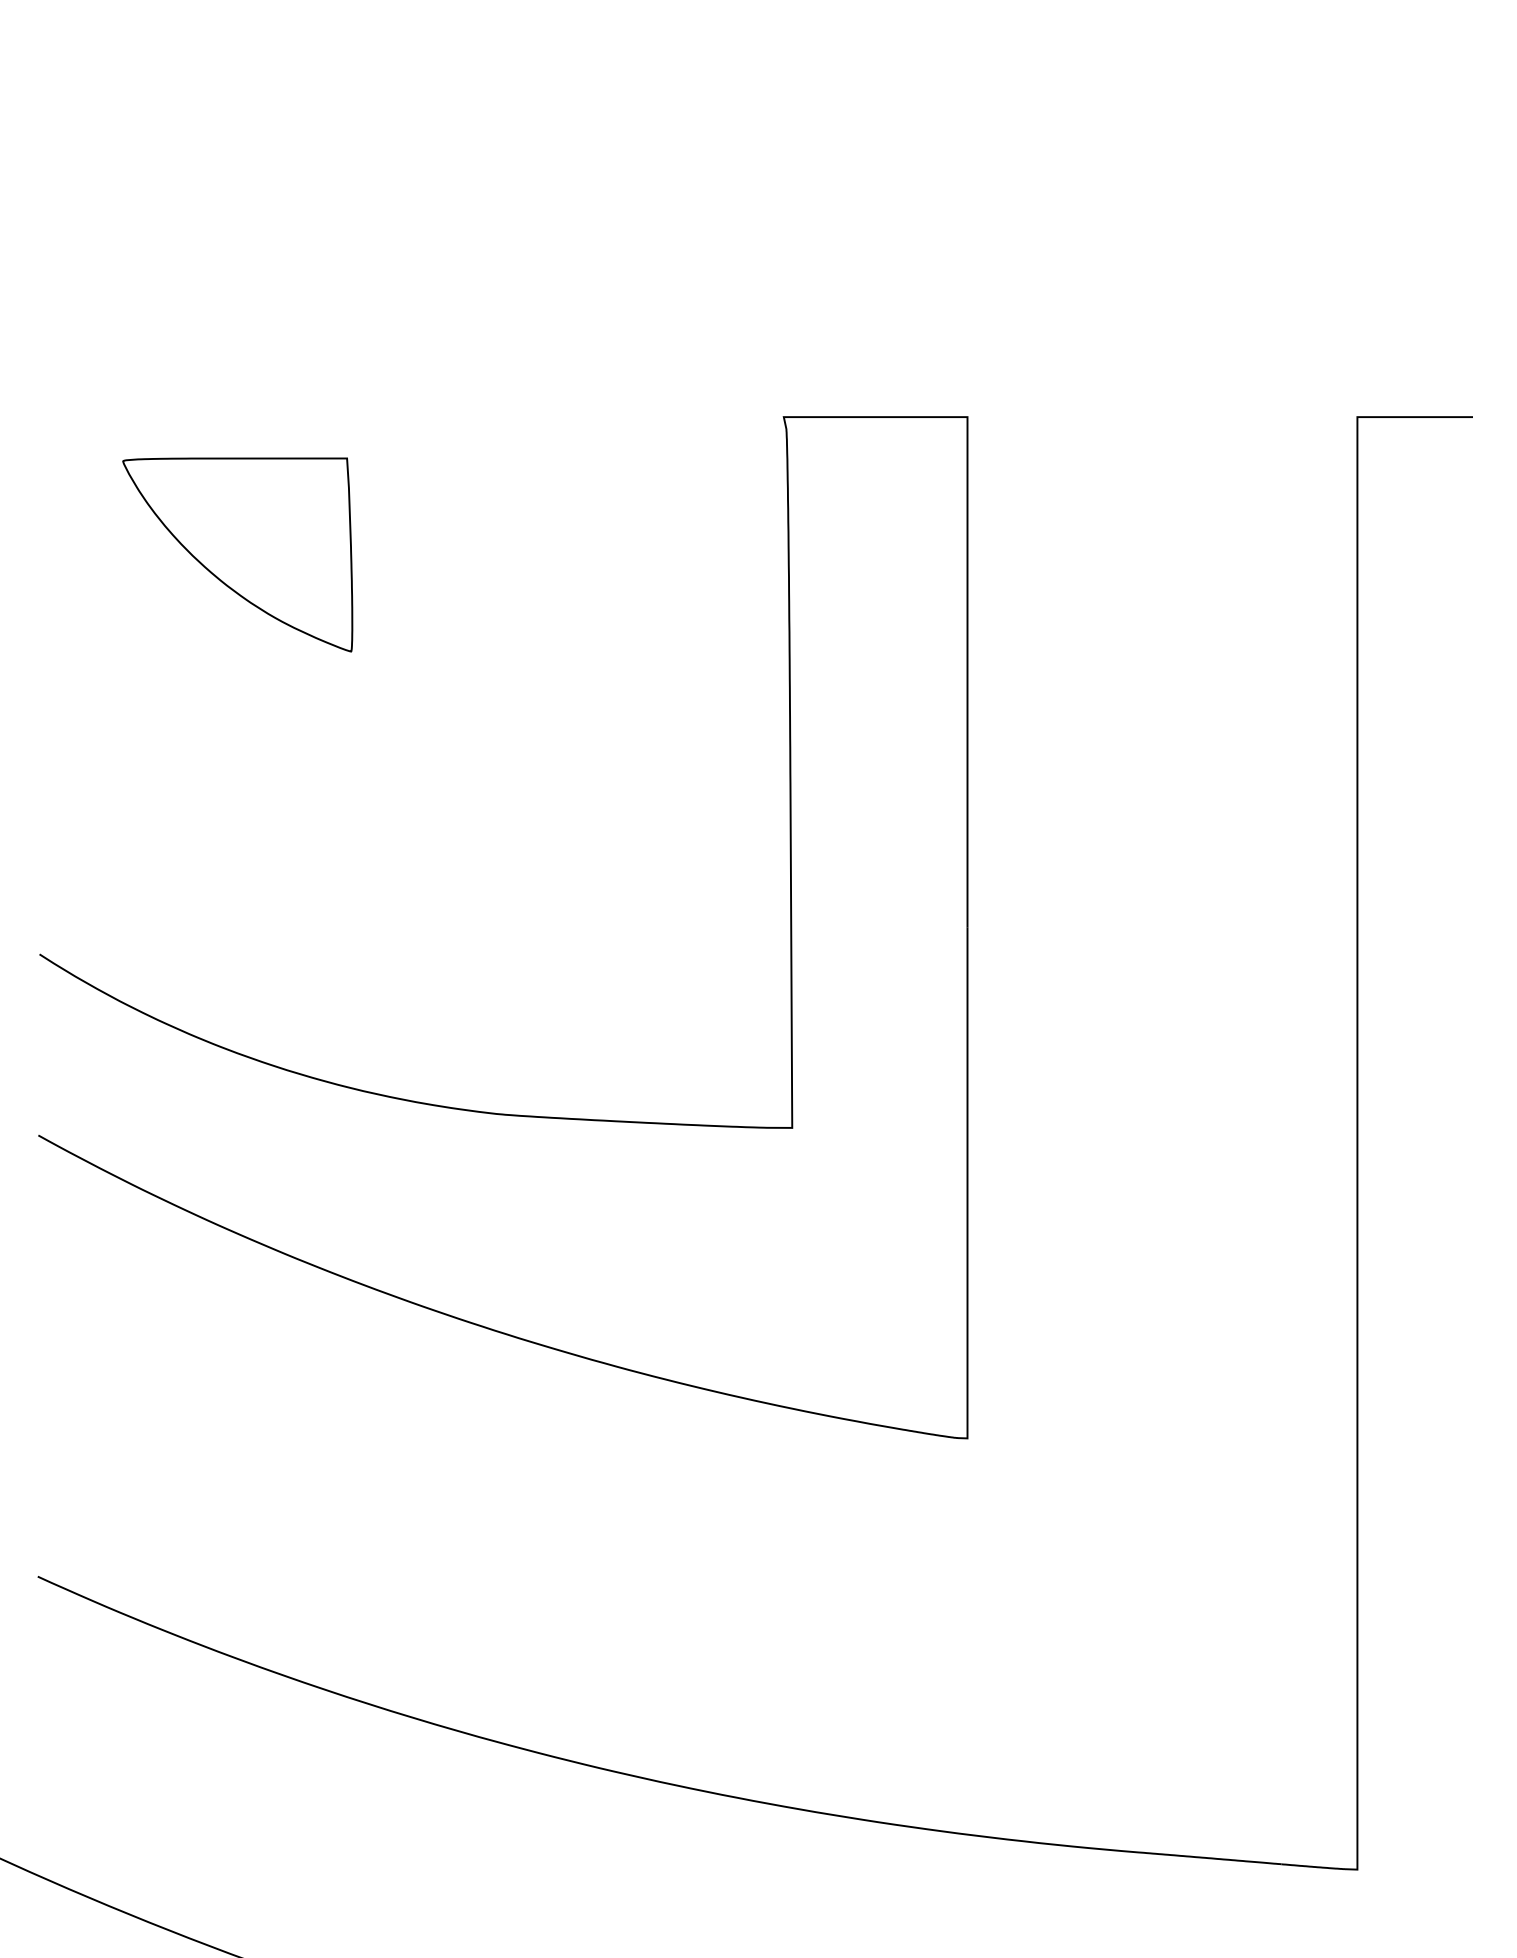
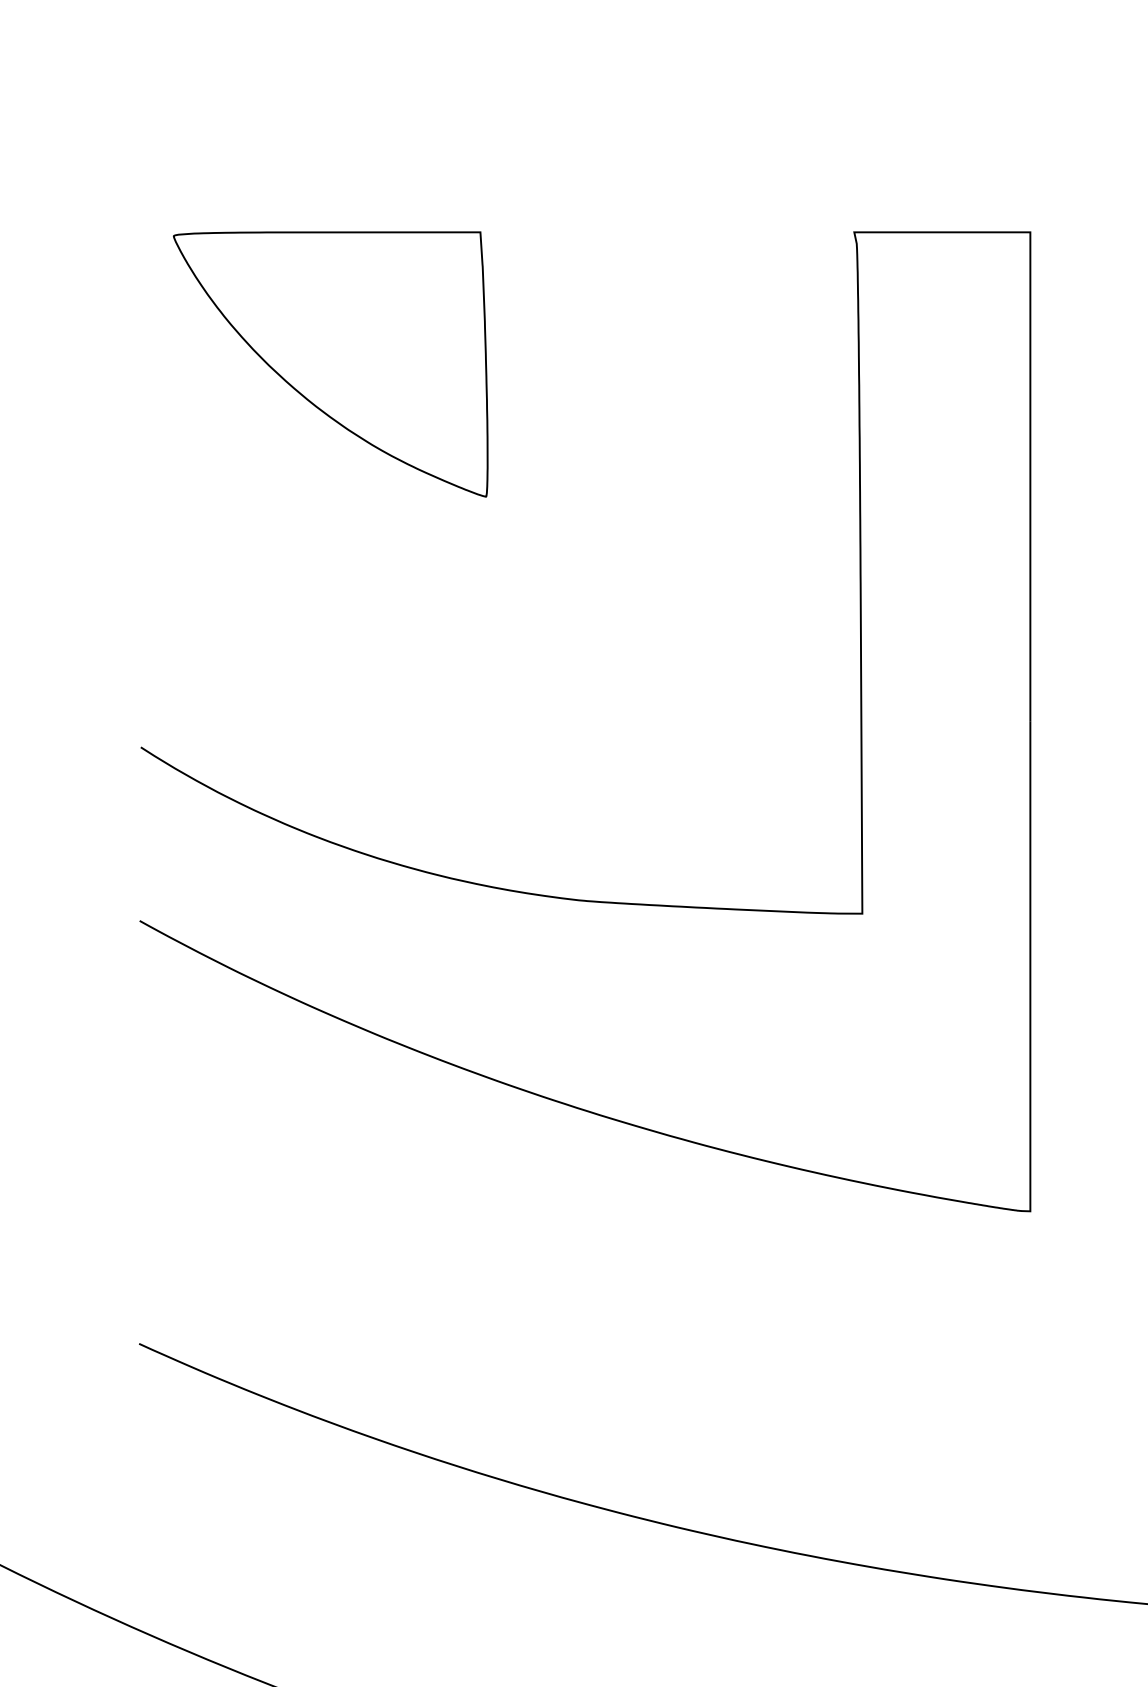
part: (237, 554) -> (330, 364), size x1.43

